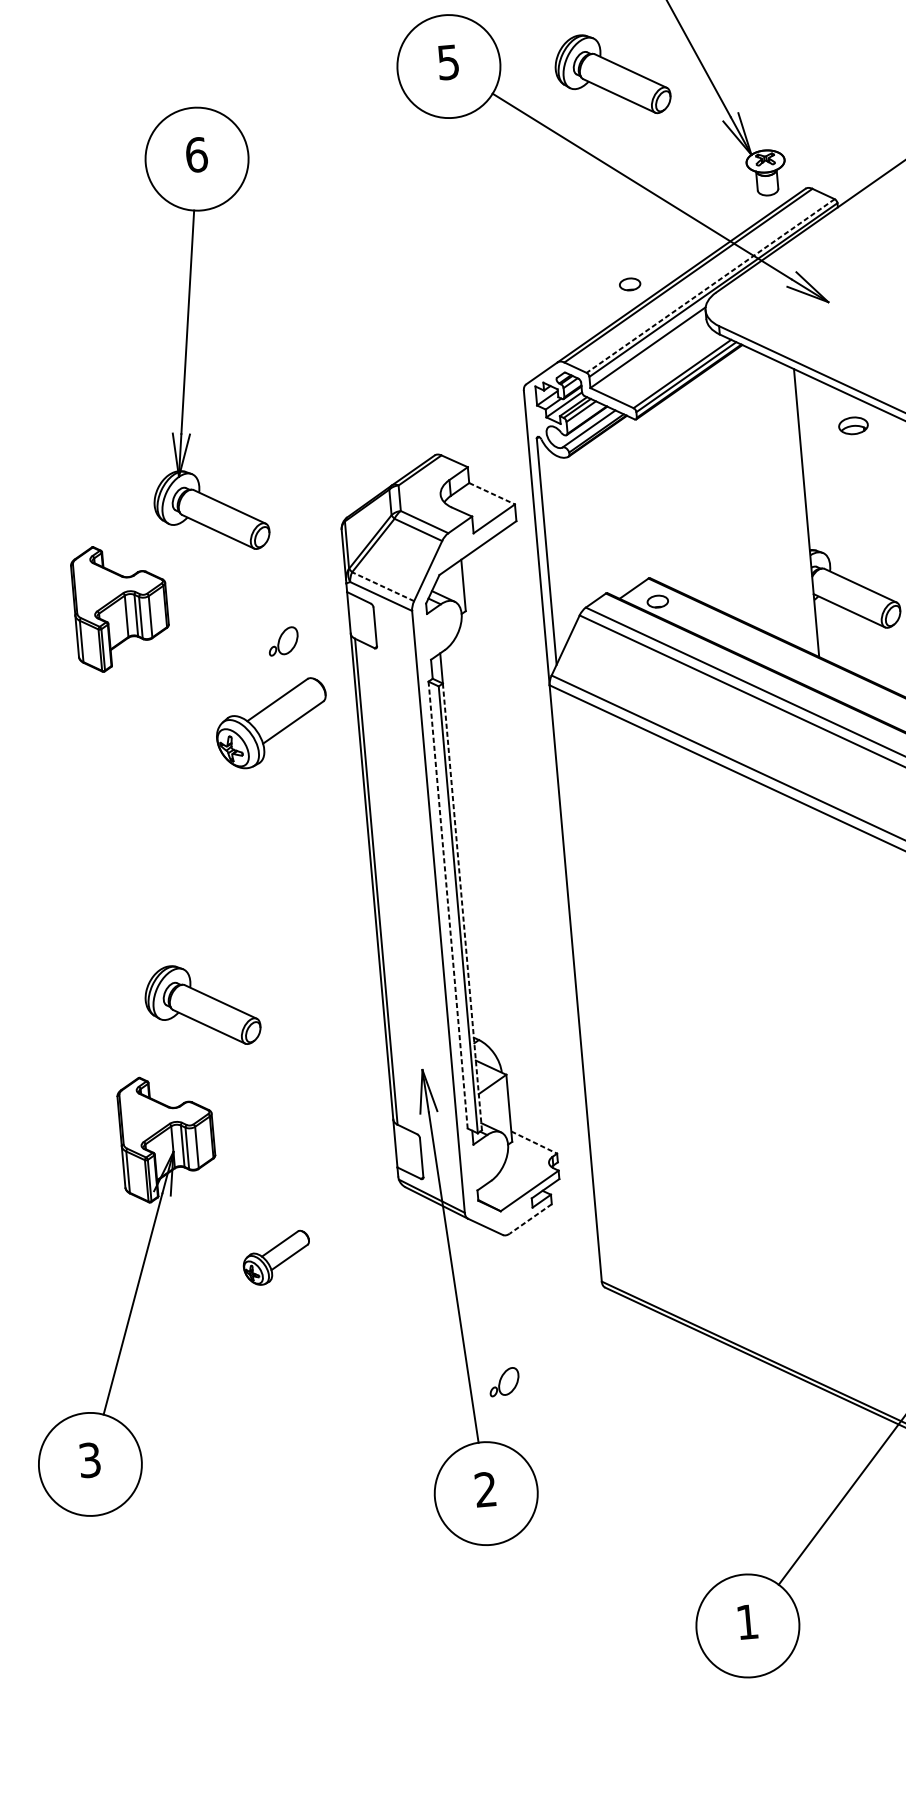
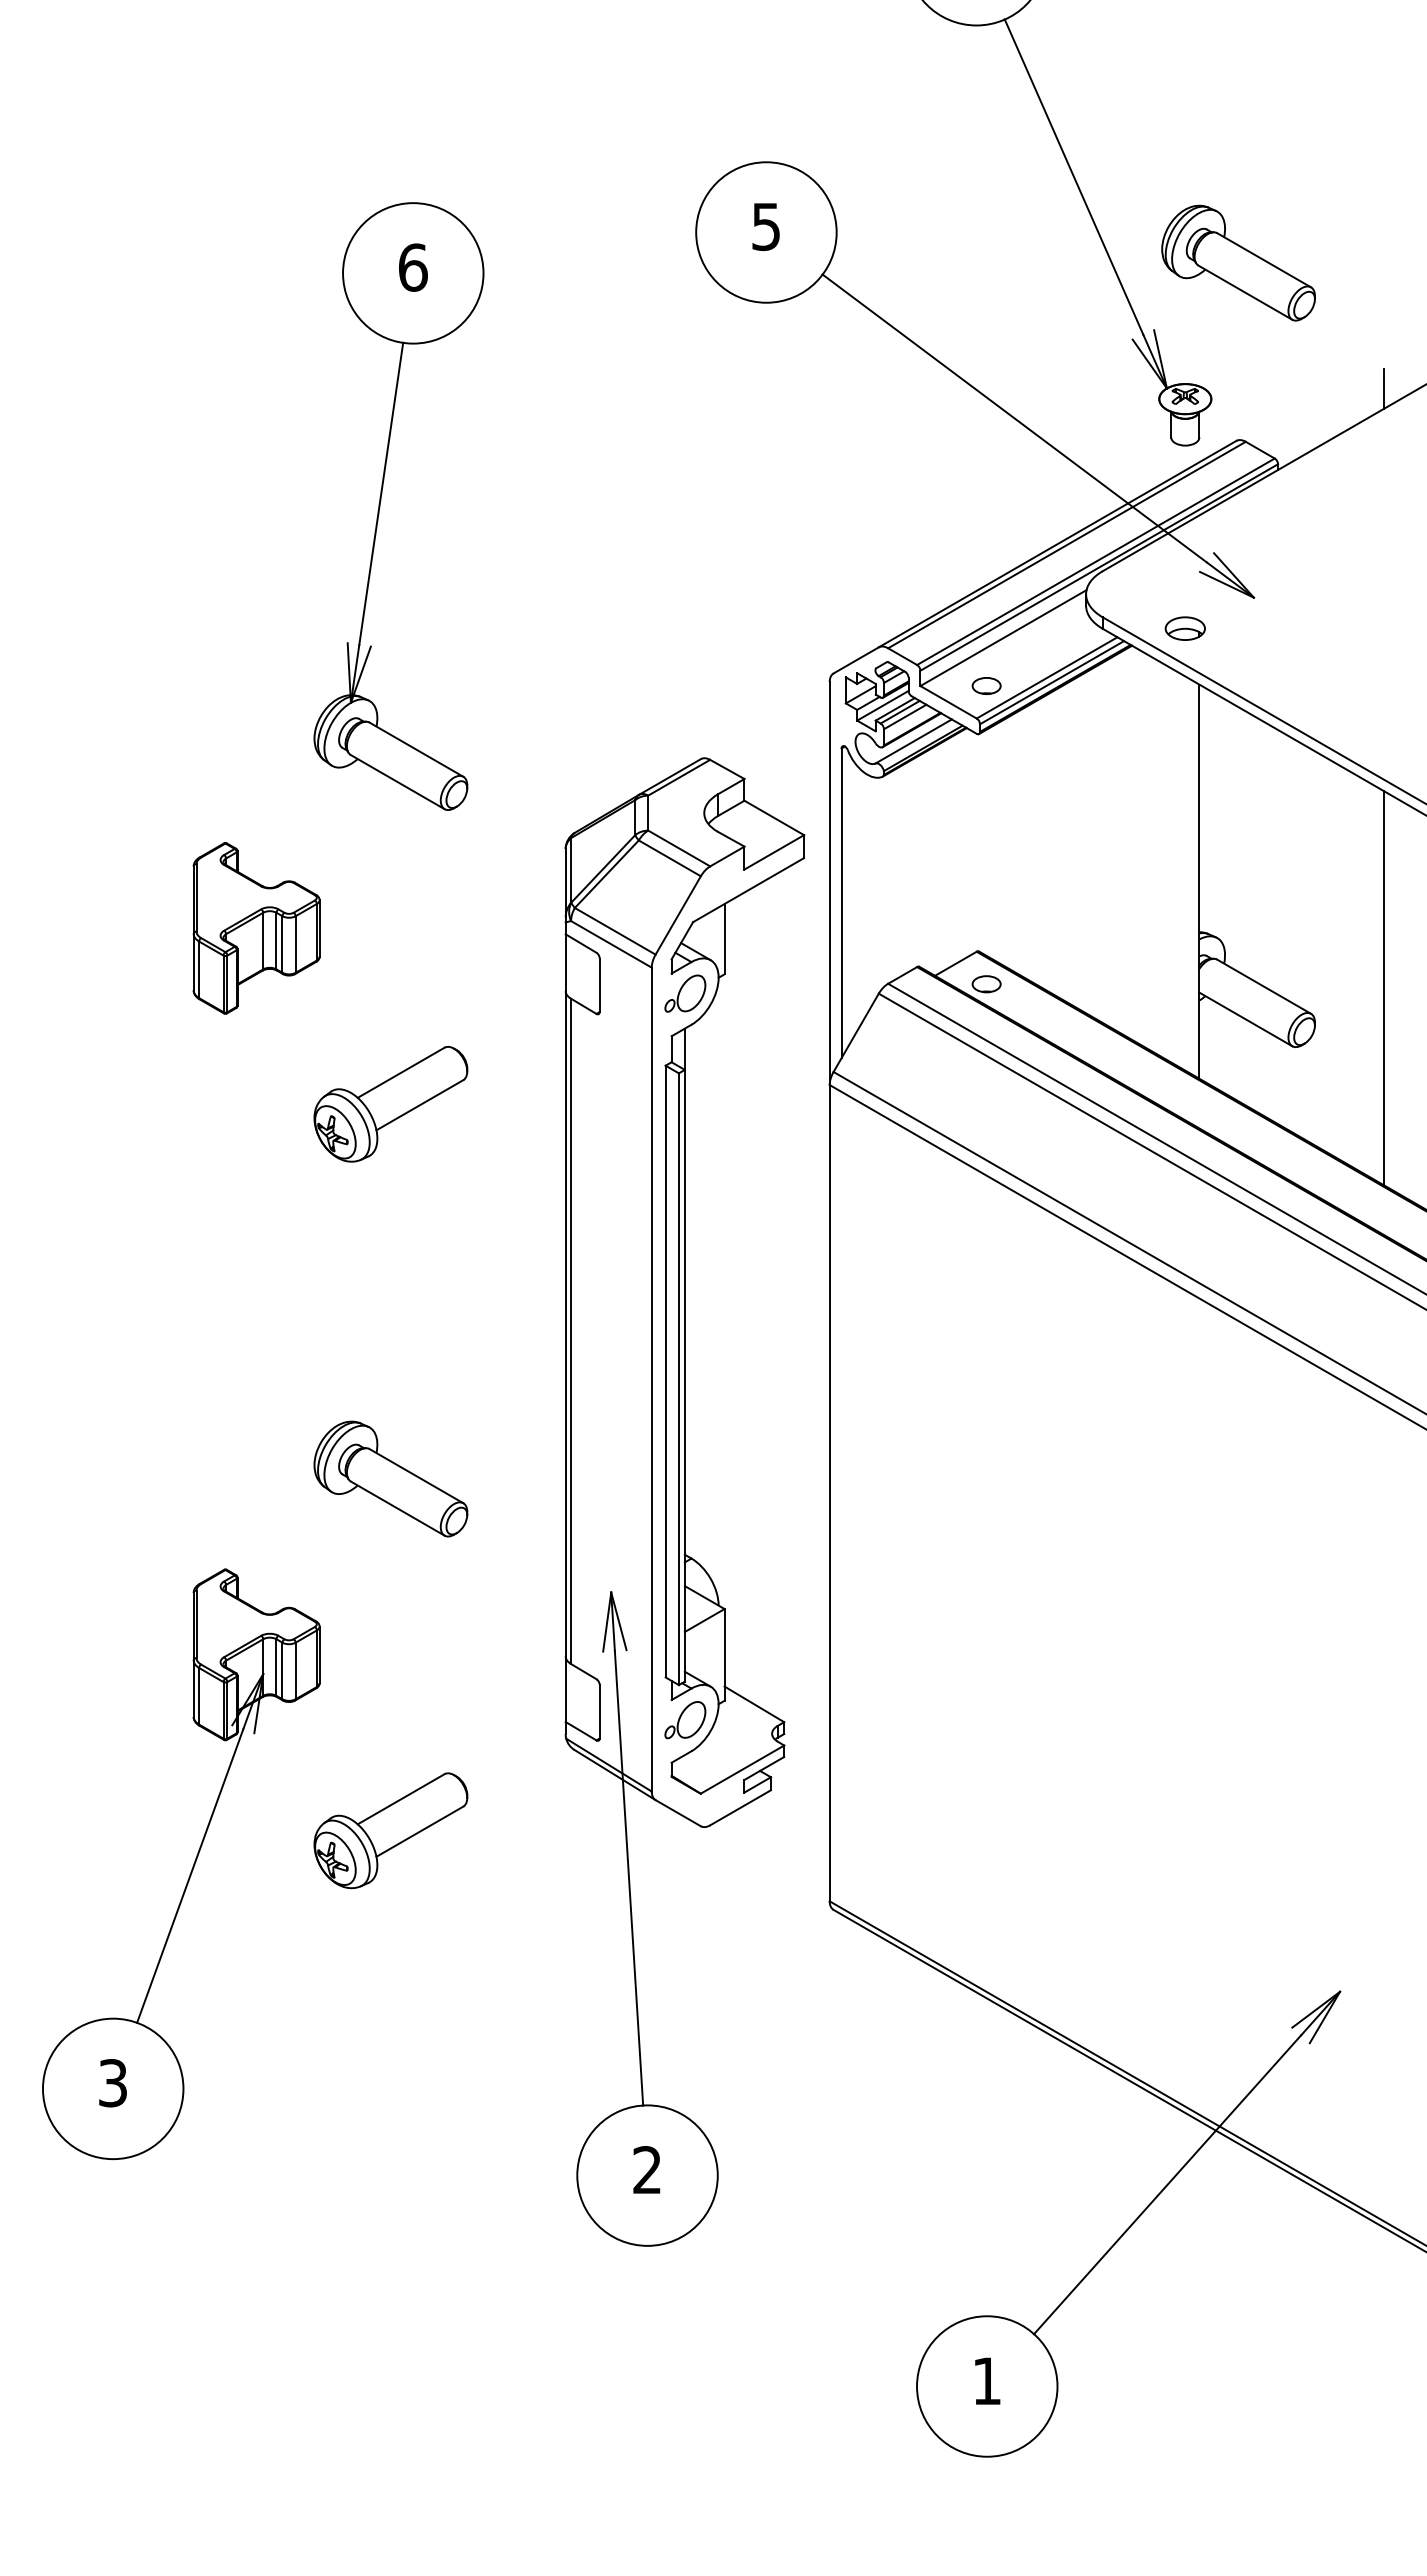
part: (612, 74) -> (1238, 262), moved
part: (629, 284) -> (986, 685), moved
line: (710, 286) -> (1095, 562), dashed -> solid
part: (188, 331) -> (380, 506), moved
part: (852, 425) -> (1184, 628), moved
line: (492, 494) -> (774, 818), dashed -> solid
line: (383, 586) -> (615, 931), dashed -> solid
part: (283, 641) -> (685, 993), moved
part: (271, 723) -> (390, 1104), moved
line: (448, 905) -> (665, 1371), dashed -> solid
line: (462, 906) -> (684, 1375), dashed -> solid
part: (202, 1005) -> (390, 1478), moved
line: (534, 1142) -> (754, 1704), dashed -> solid
line: (530, 1219) -> (740, 1808), dashed -> solid
part: (276, 1257) -> (390, 1830), size x1.67
part: (504, 1382) -> (685, 1720), moved

